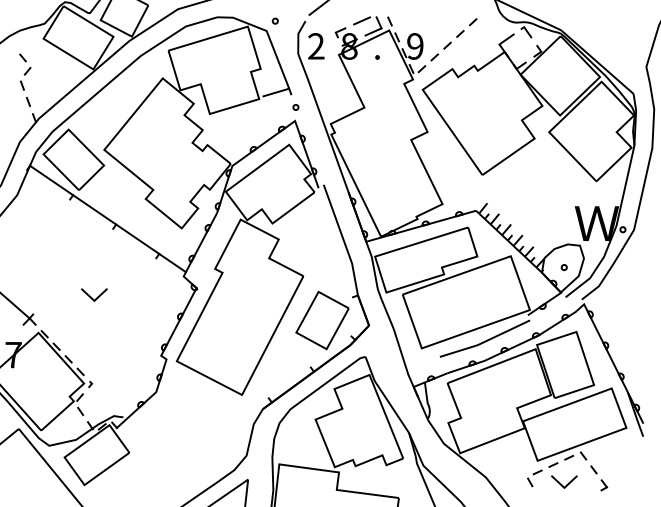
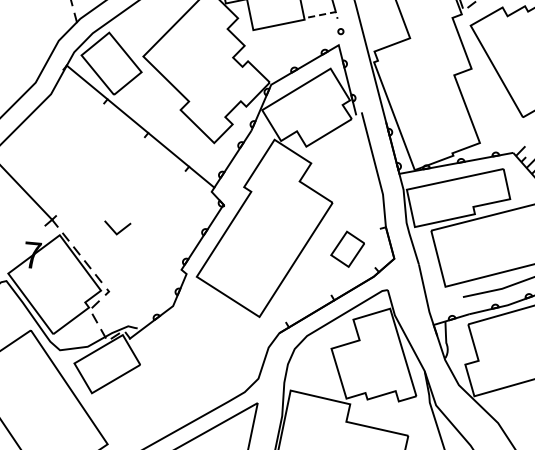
line: (279, 91) -> (325, 13), solid -> dashed
line: (91, 296) -> (114, 229), moved
part: (322, 320) -> (347, 249), size x0.6

